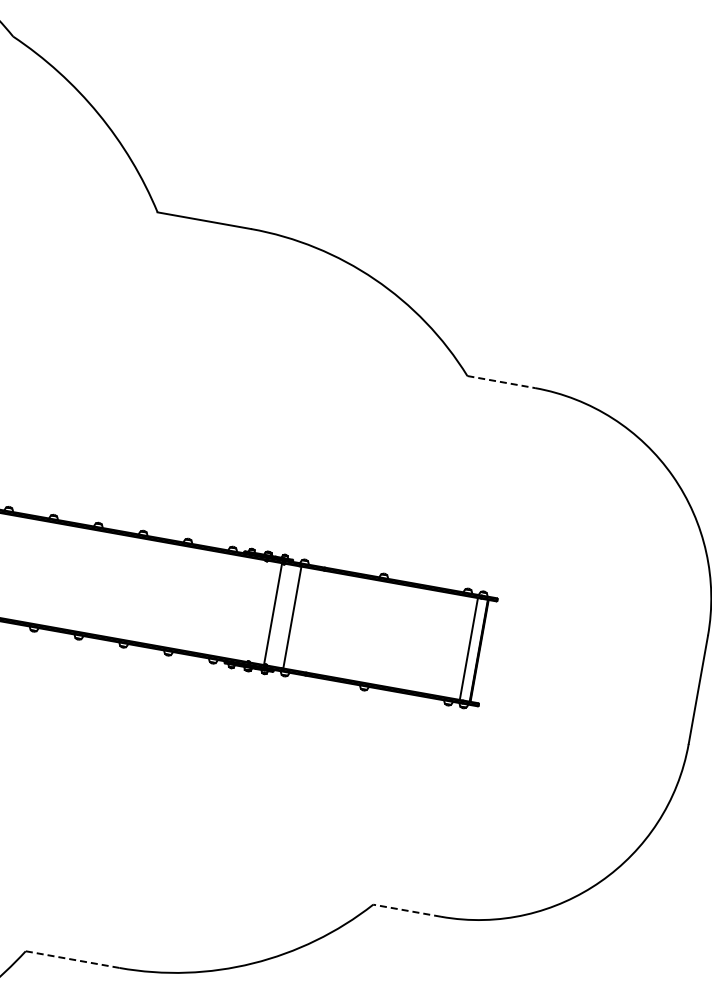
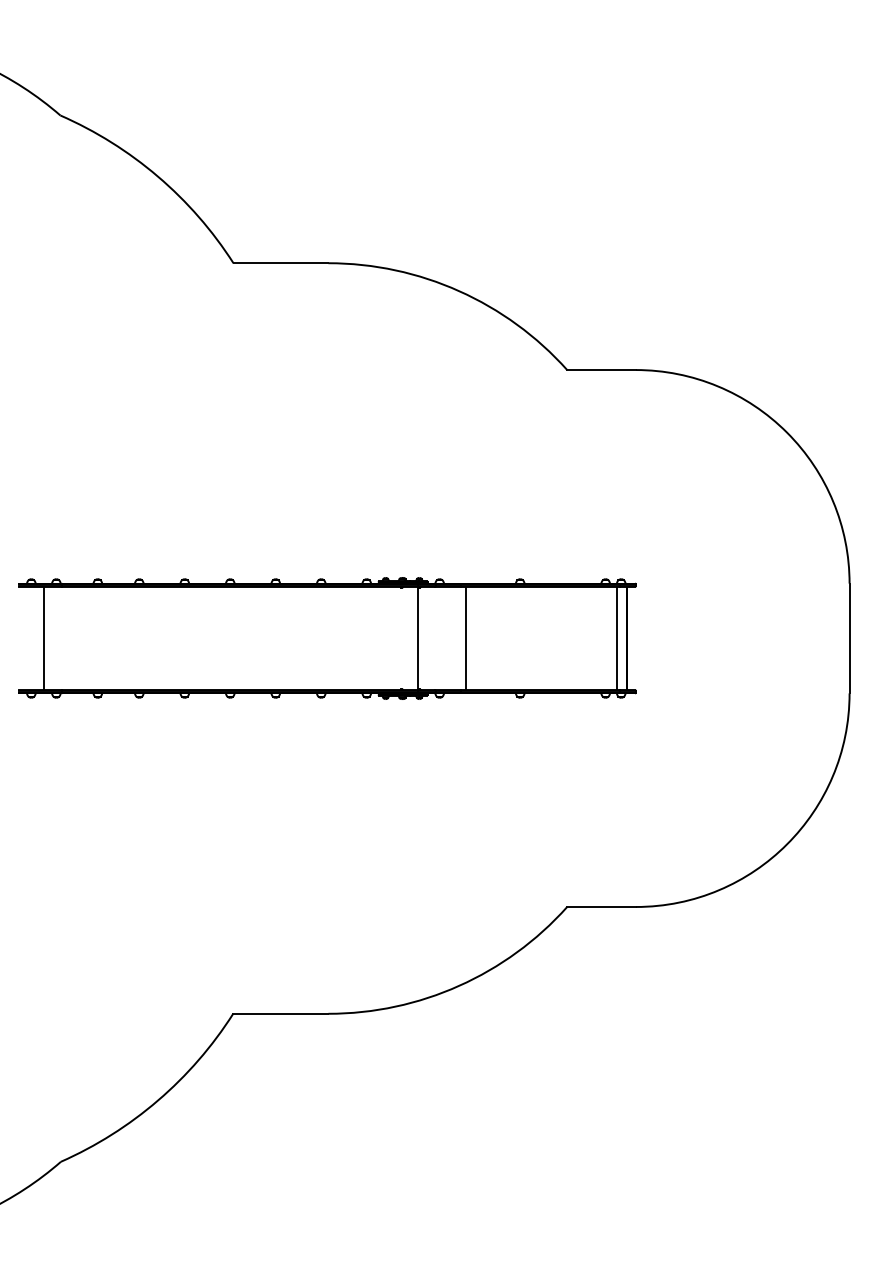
line: (502, 382) -> (602, 370), dashed -> solid
line: (292, 617) -> (466, 638), moved
line: (406, 911) -> (601, 907), dashed -> solid
line: (72, 959) -> (280, 1013), dashed -> solid

